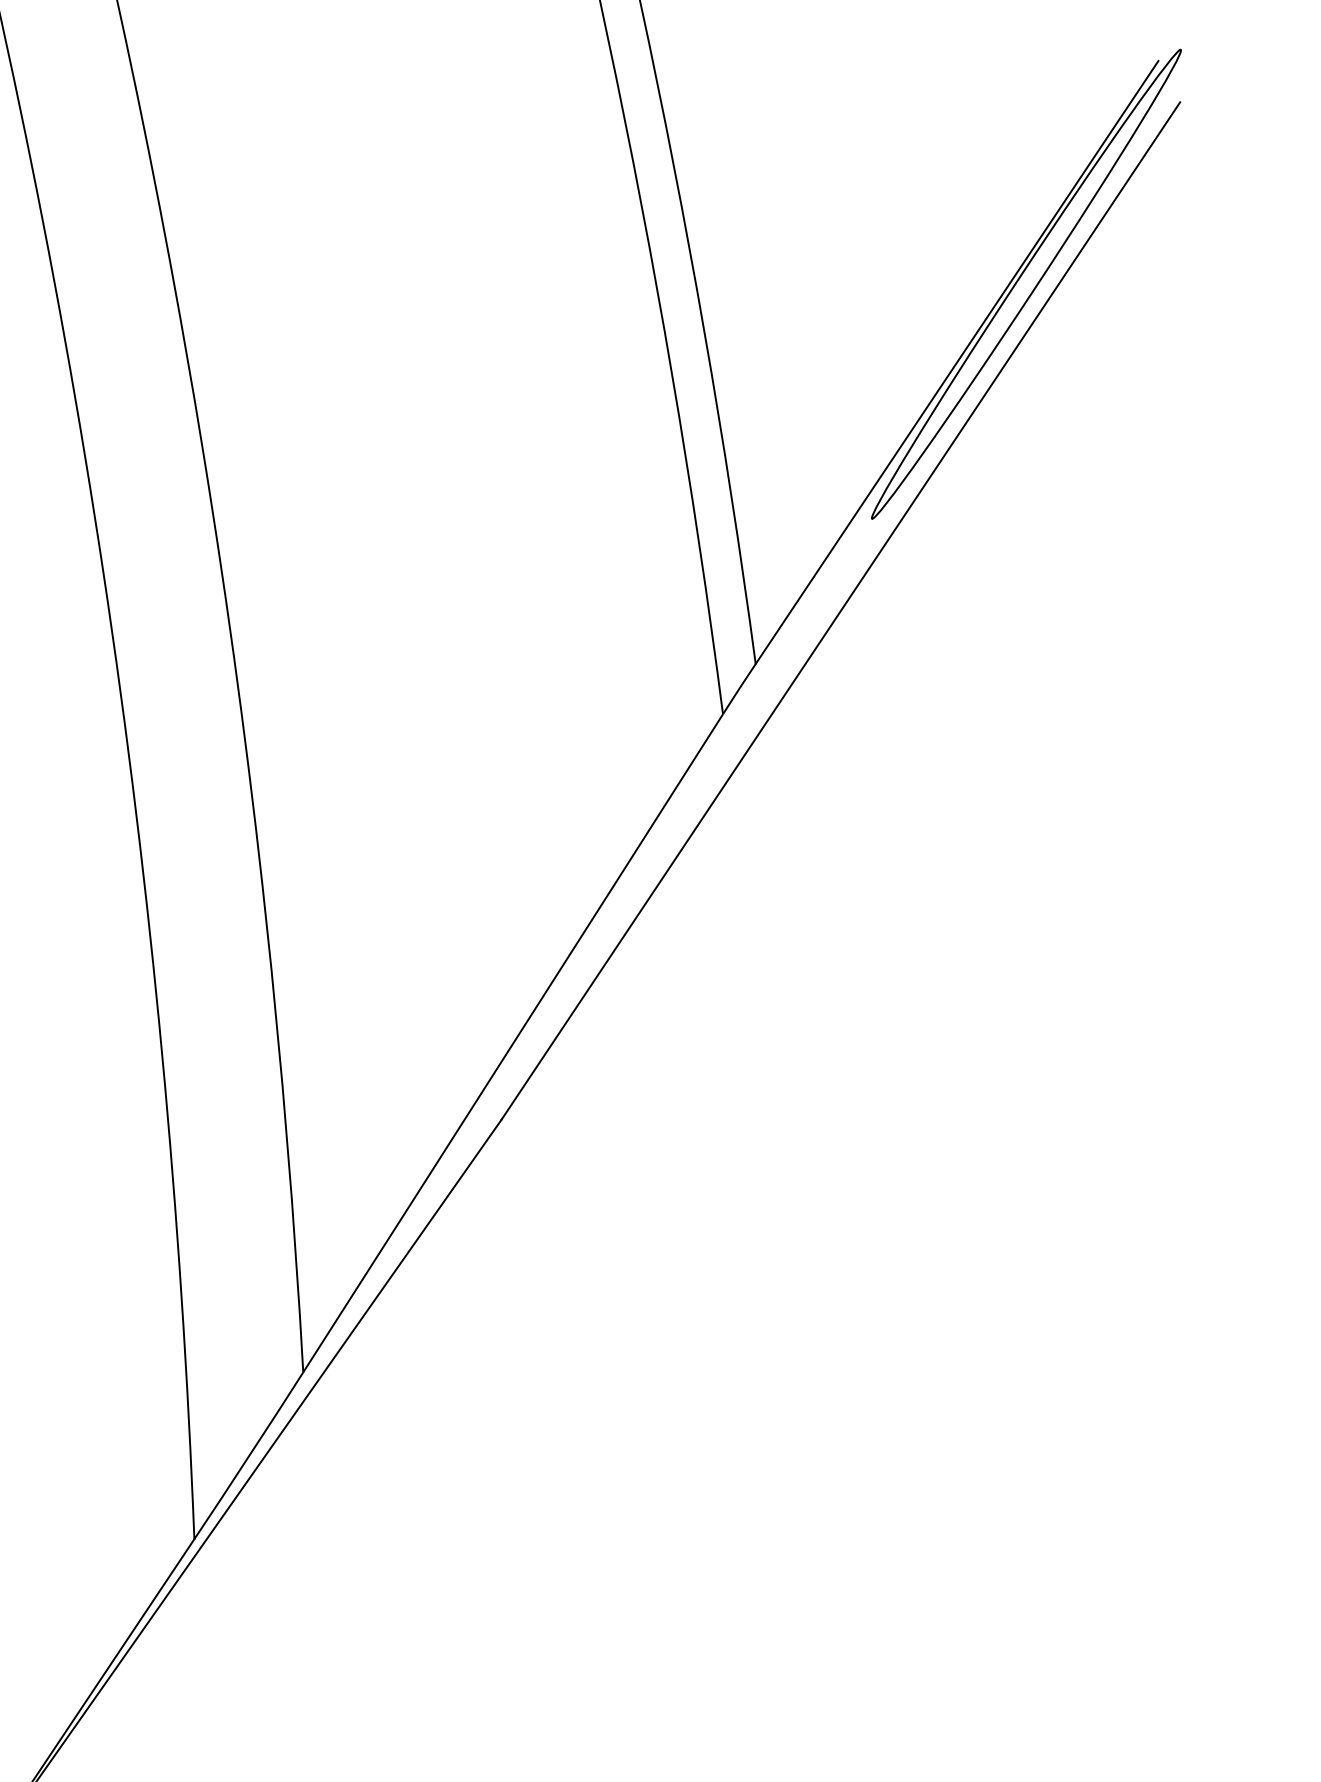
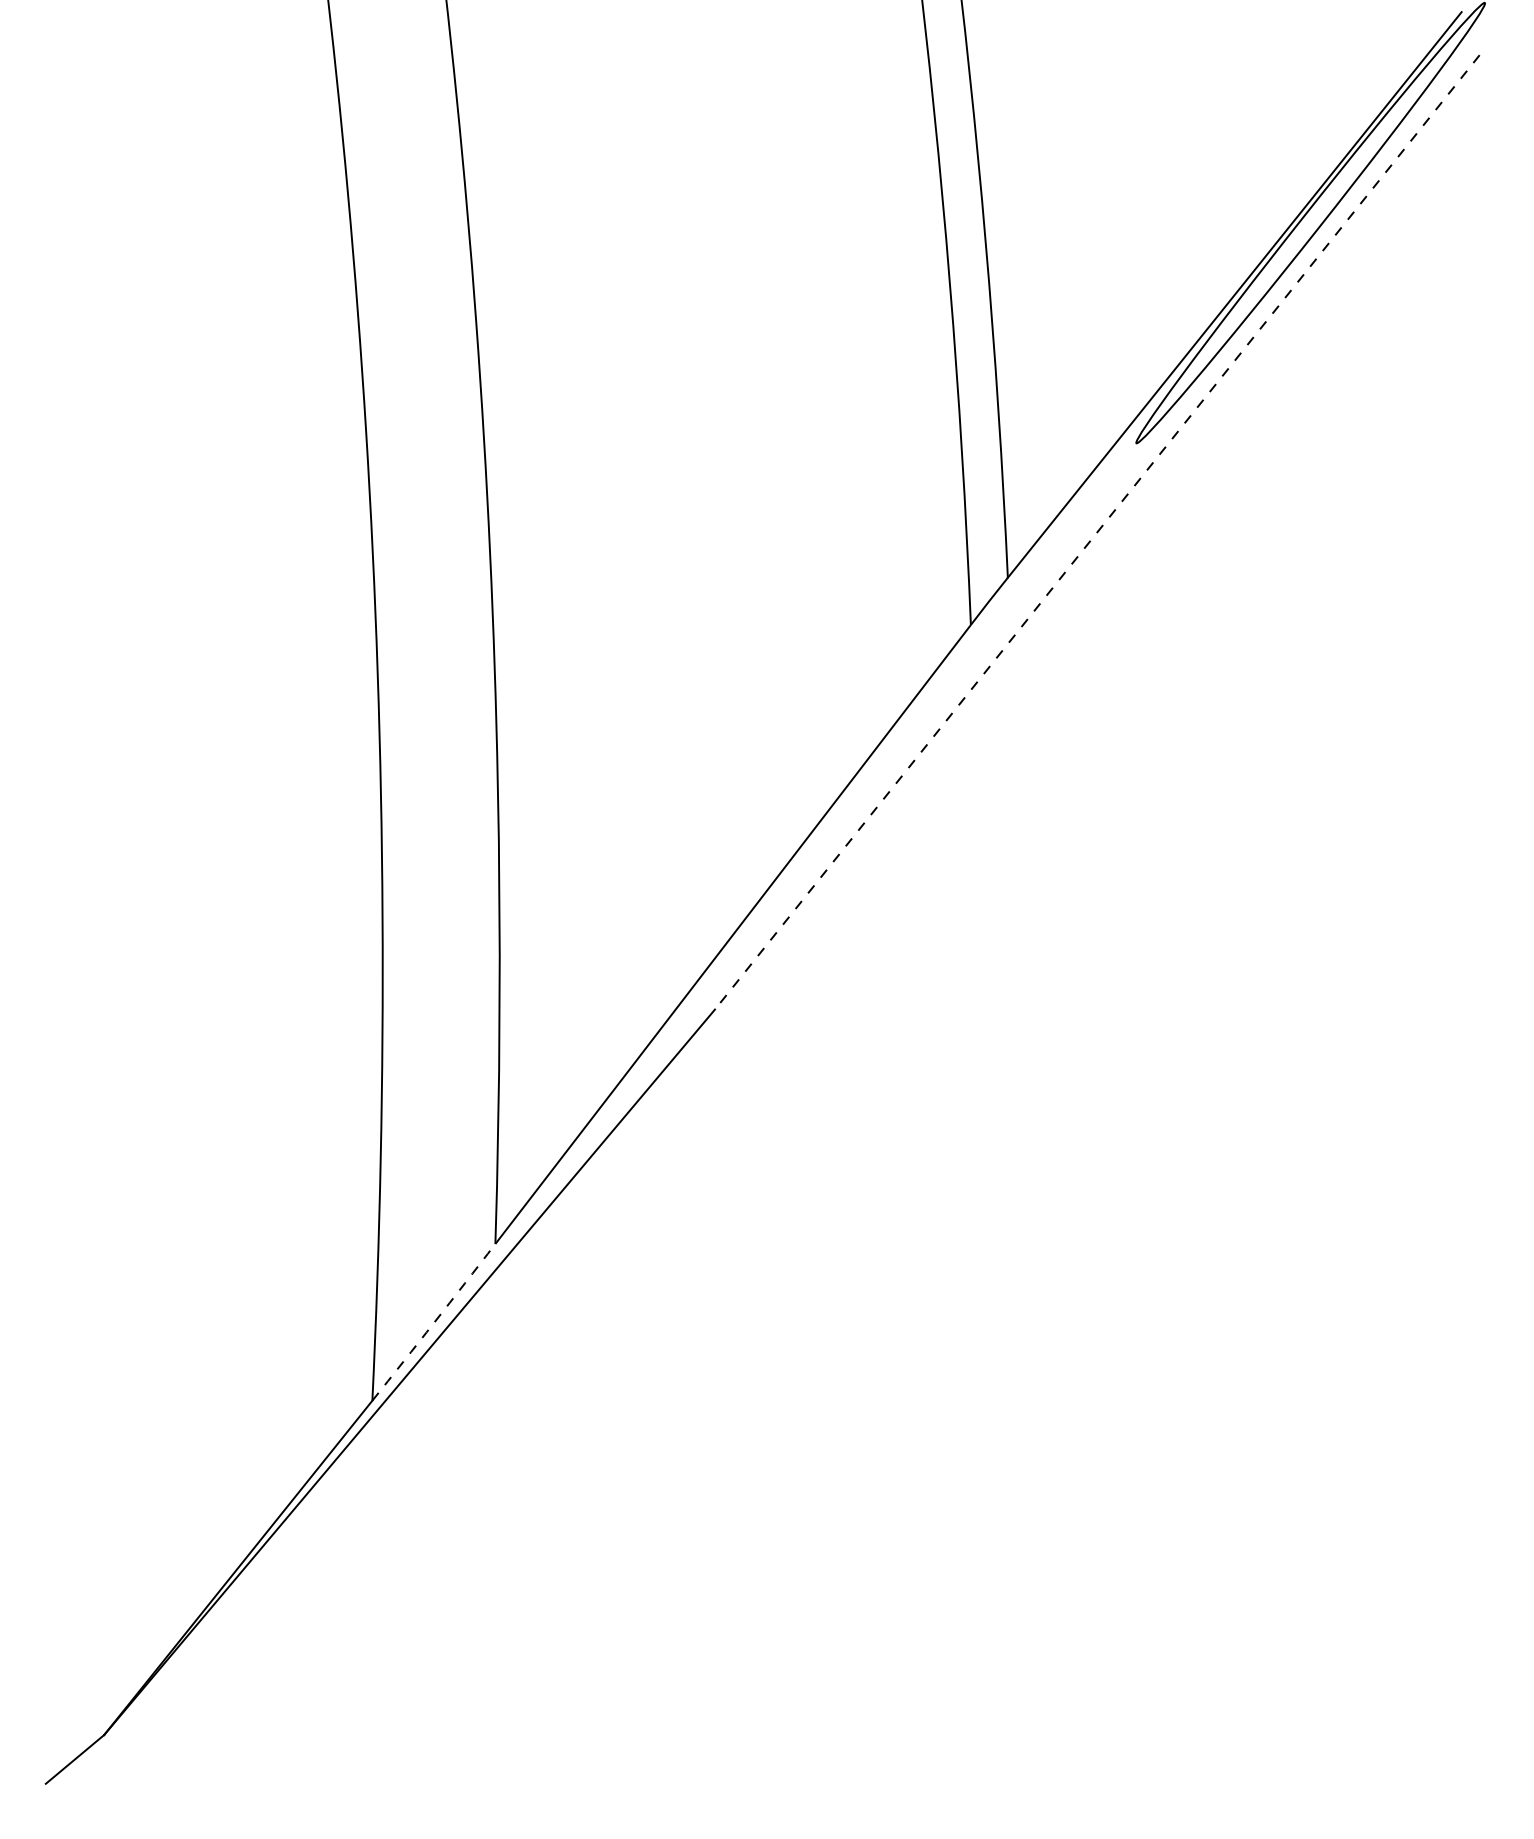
line: (841, 611) -> (1097, 532), solid -> dashed
arc: (249, 1455) -> (434, 1322), solid -> dashed

